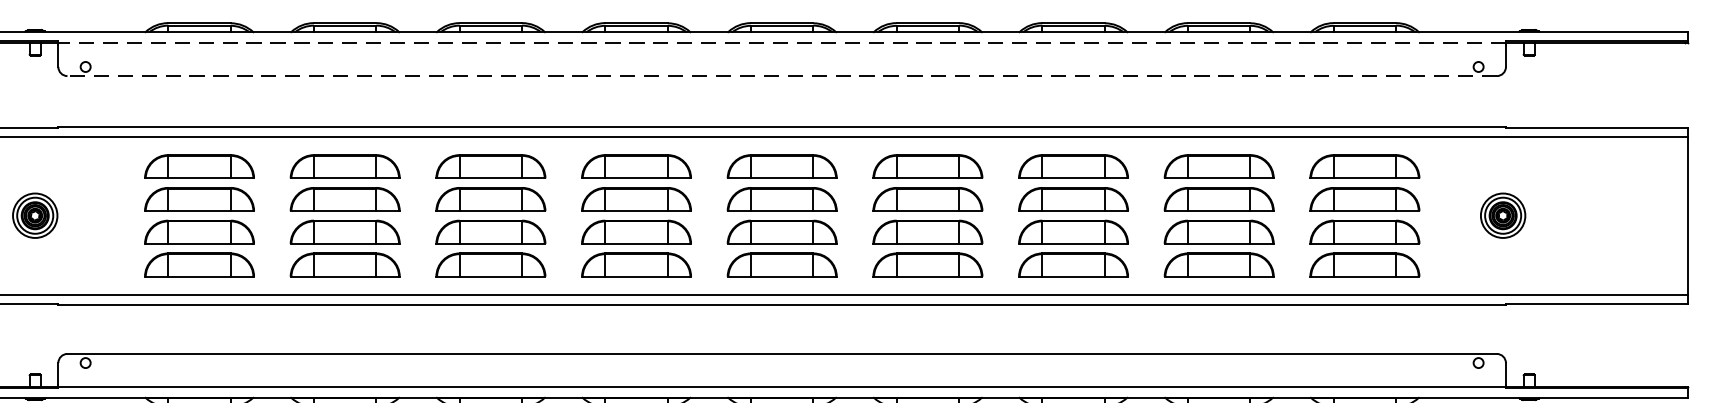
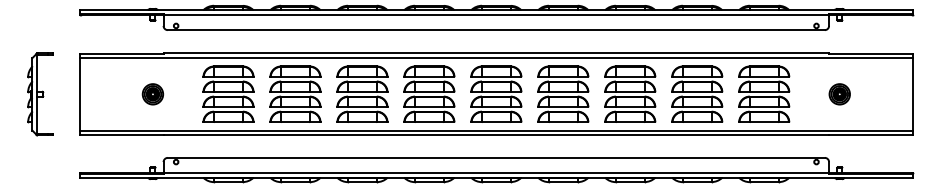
line: (782, 42) -> (496, 14), dashed -> solid
line: (782, 76) -> (496, 30), dashed -> solid
part: (1502, 216) -> (839, 94), moved

